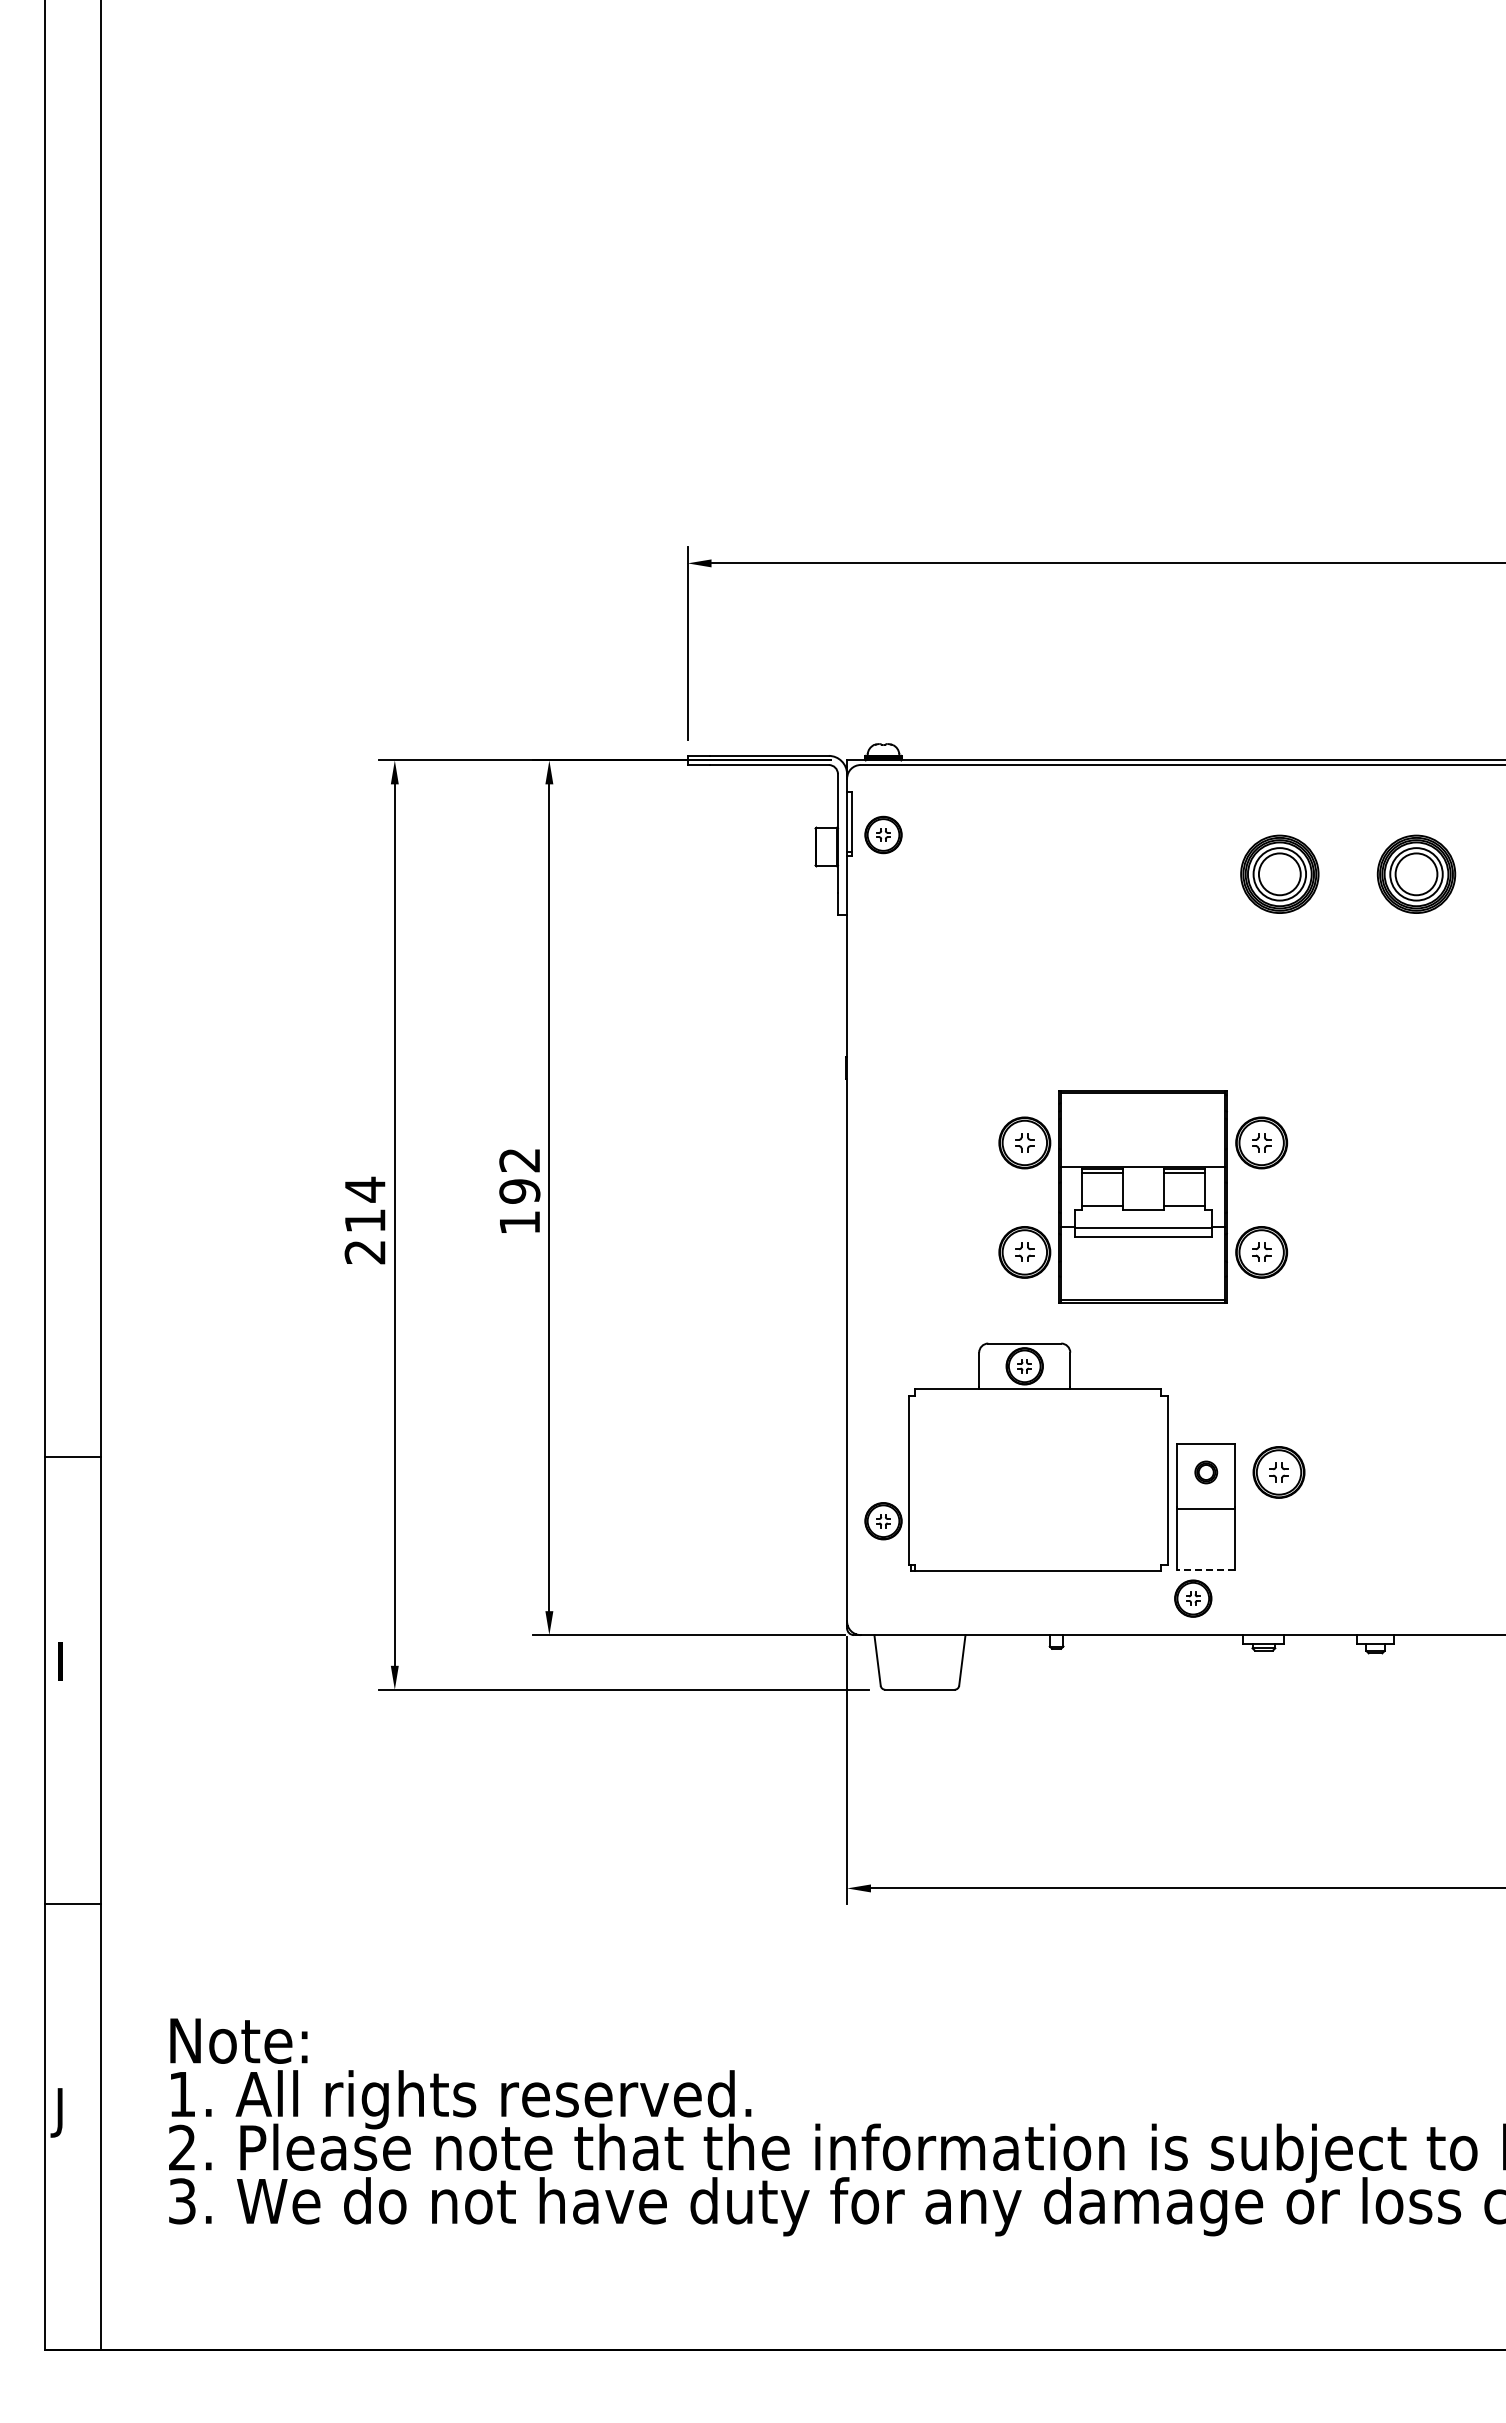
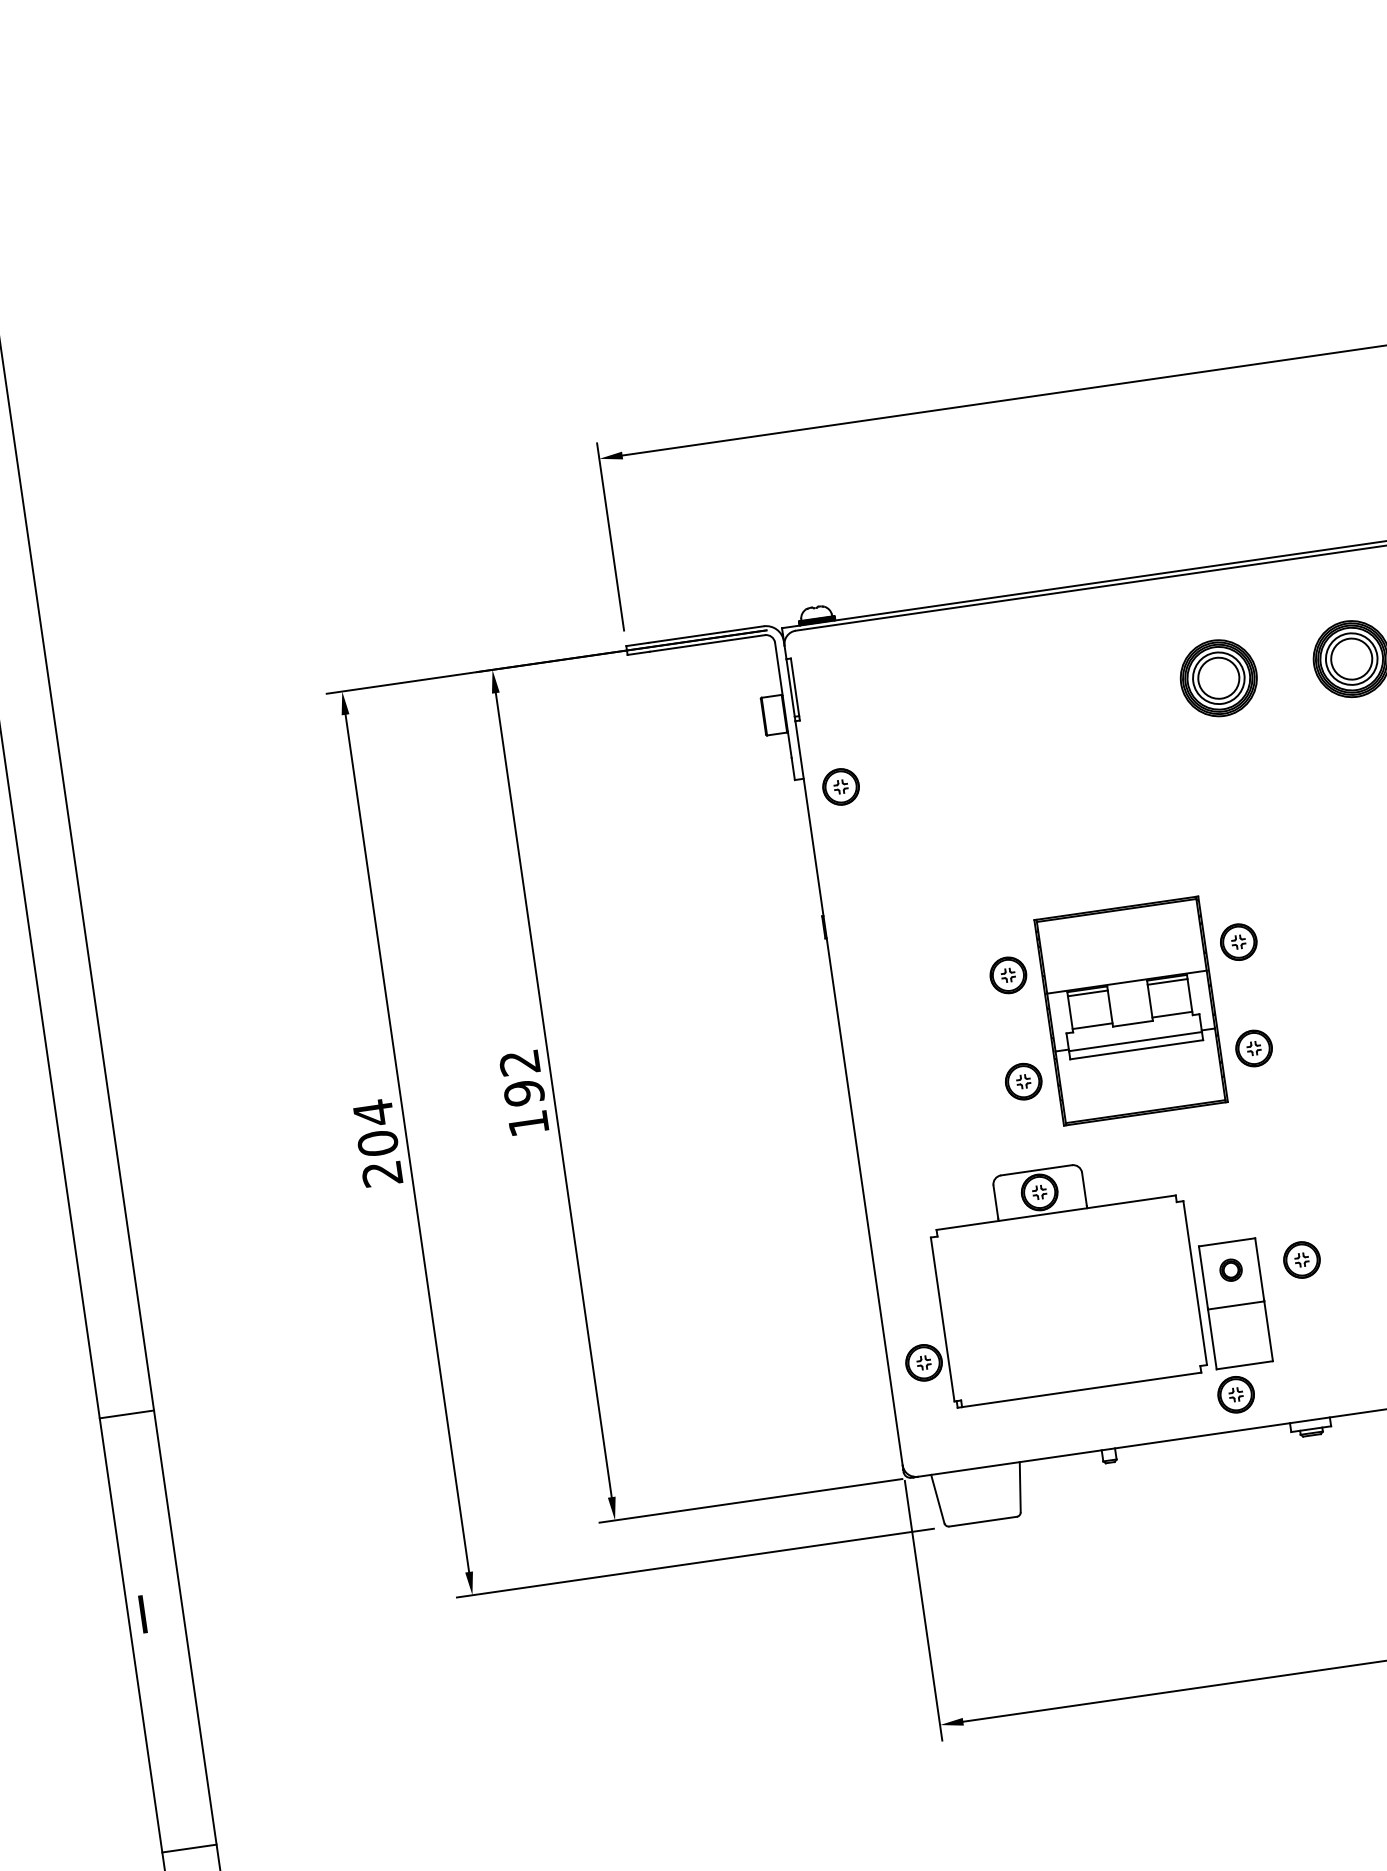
part: (883, 834) -> (840, 786), moved
part: (1024, 1143) -> (1008, 975), size x0.71
part: (1261, 1143) -> (1238, 942), size x0.71
text: (364, 1220) -> (377, 1143), 214 -> 204
part: (1024, 1252) -> (1023, 1081), size x0.71
part: (1261, 1252) -> (1253, 1048), size x0.71
part: (1279, 1472) -> (1302, 1260), size x0.71
line: (1206, 1570) -> (1245, 1365), dashed -> solid

